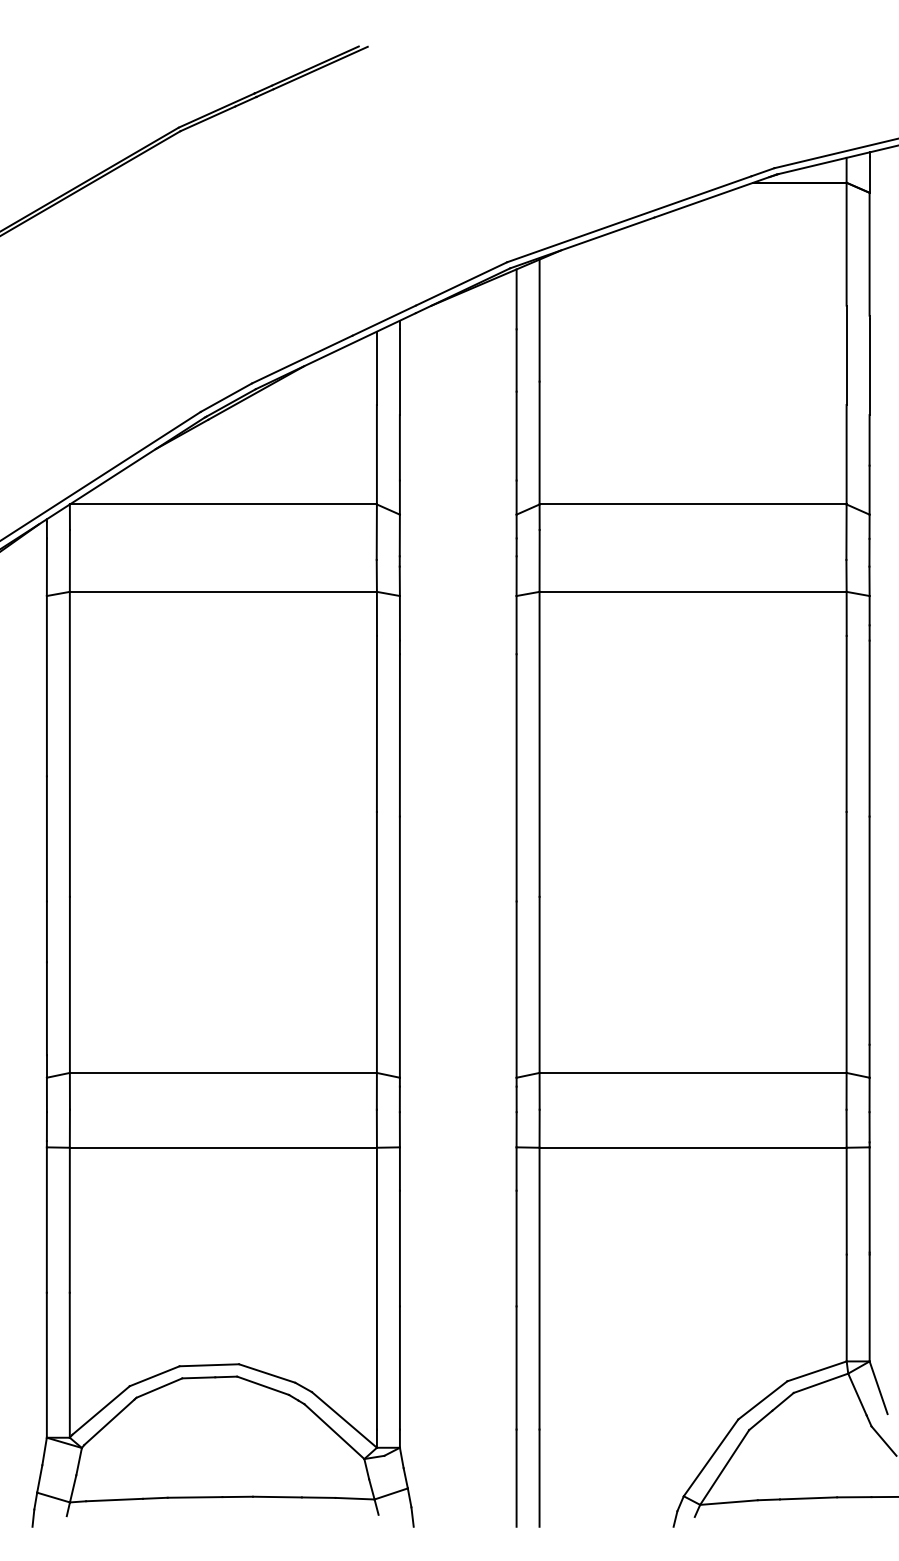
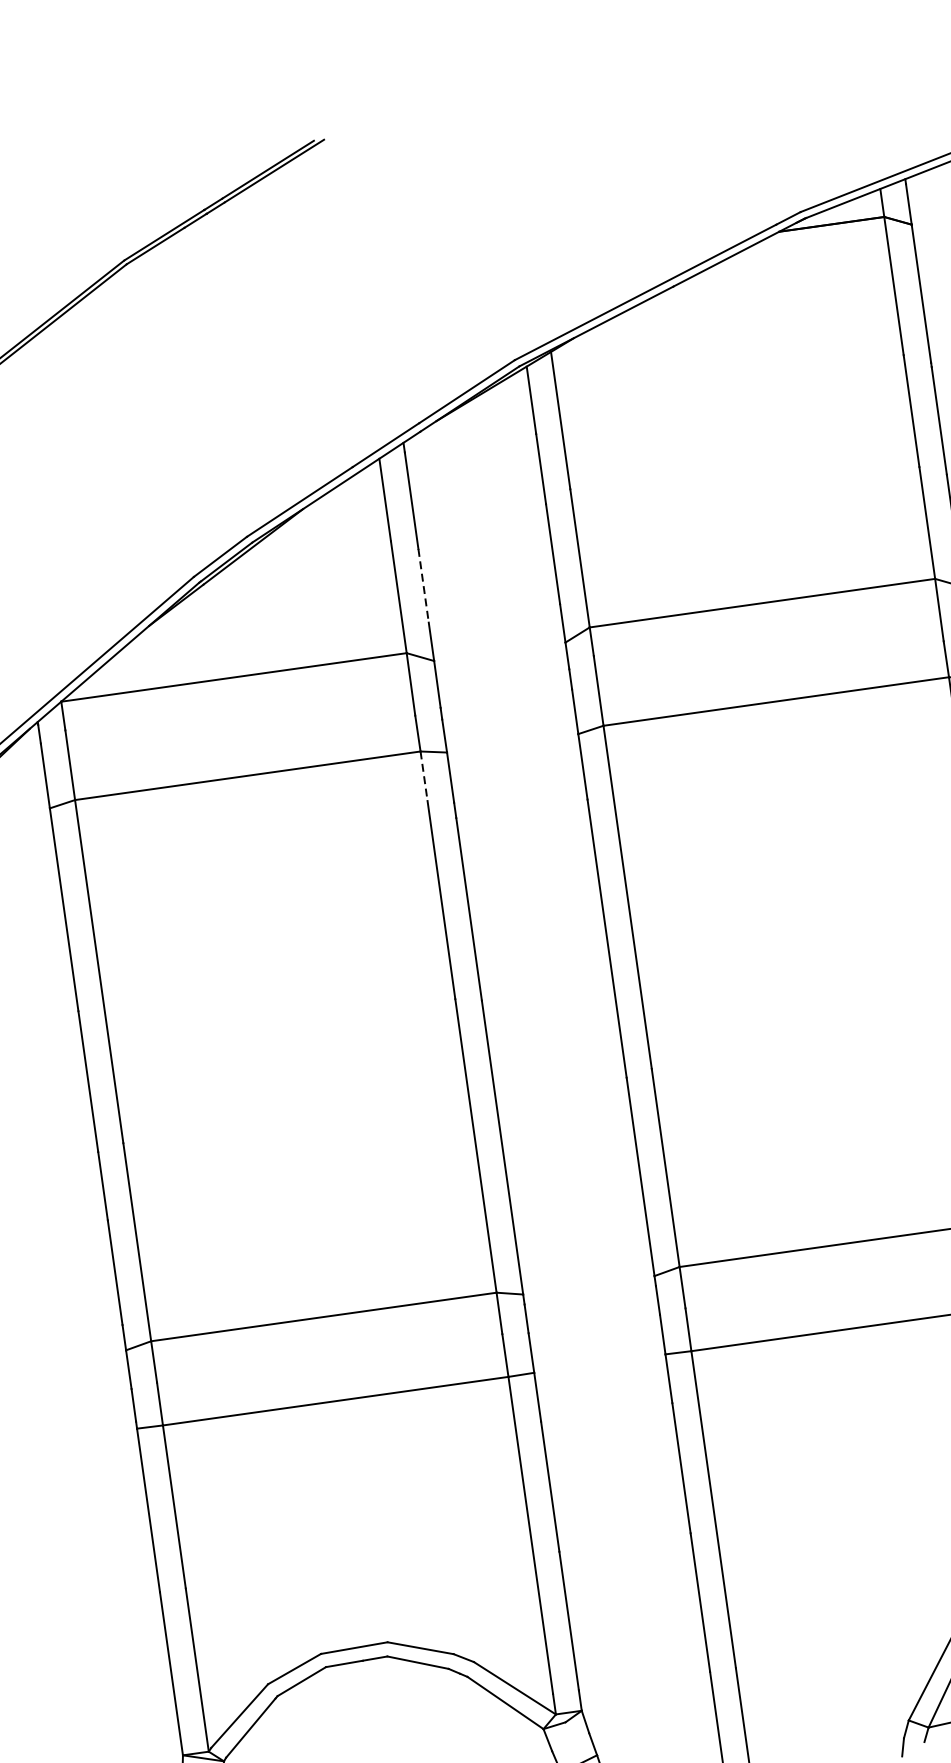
line: (399, 447) -> (423, 585), solid -> dashed
line: (376, 614) -> (423, 777), solid -> dashed

